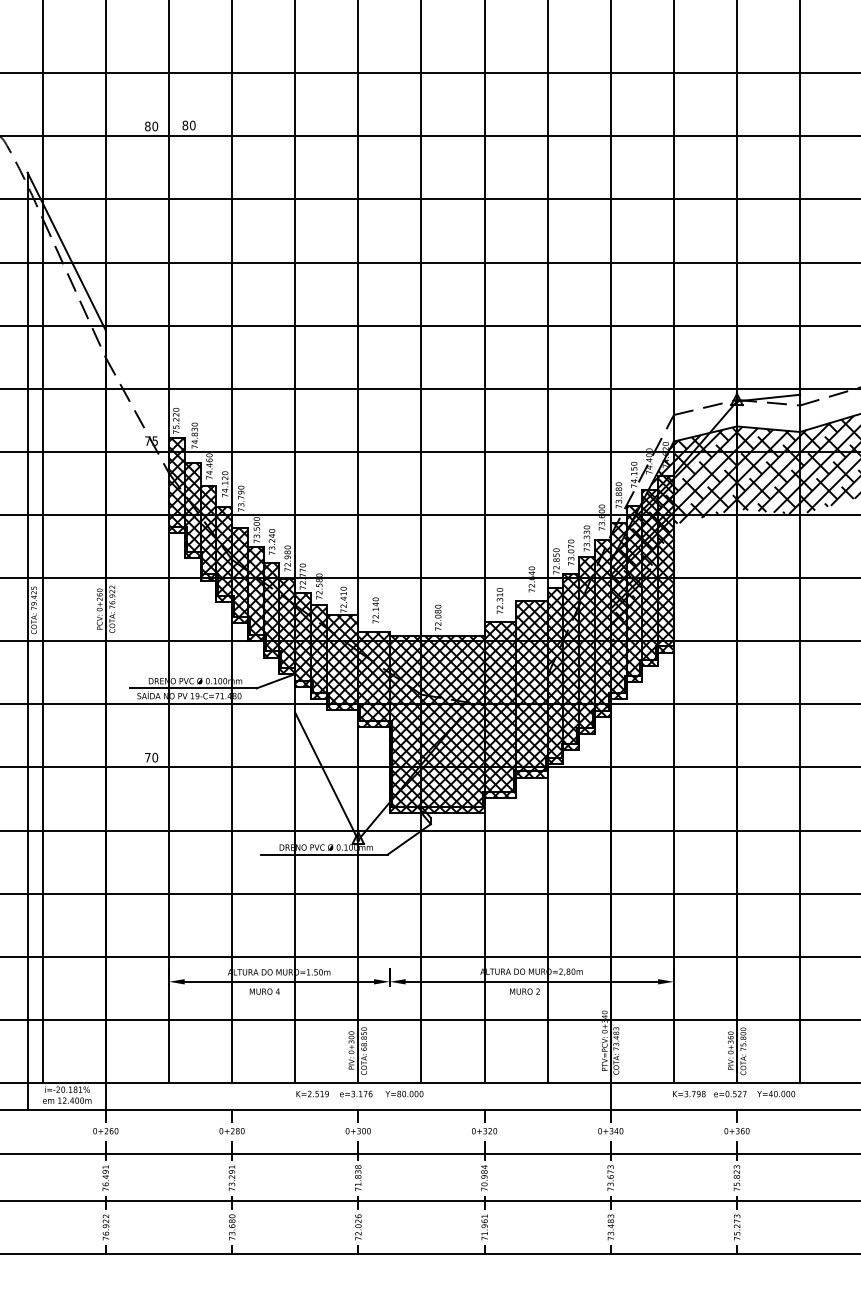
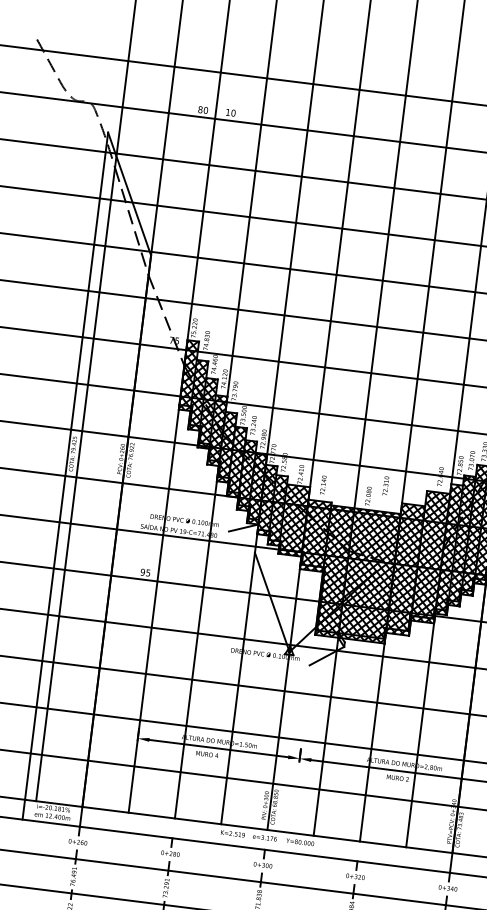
text: (185, 125) -> (228, 112), 80 -> 10
text: (499, 600) -> (385, 485), moved
line: (193, 688) -> (182, 525), removed
text: (151, 757) -> (145, 572), 70 -> 95
line: (324, 854) -> (263, 659), removed

